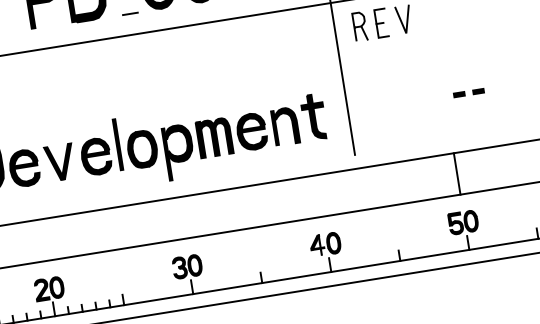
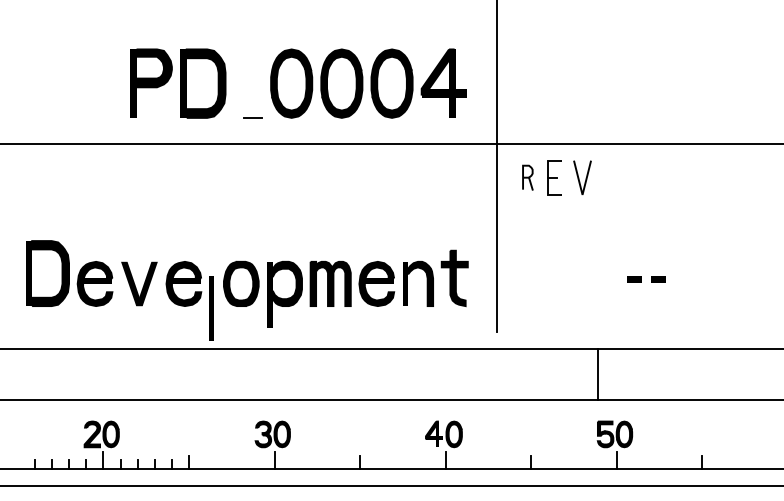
part: (359, 26) -> (527, 177), size x0.7
line: (117, 144) -> (211, 308), moved
line: (456, 173) -> (597, 374), moved

